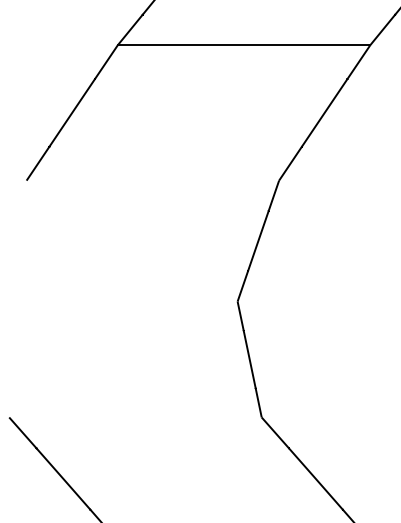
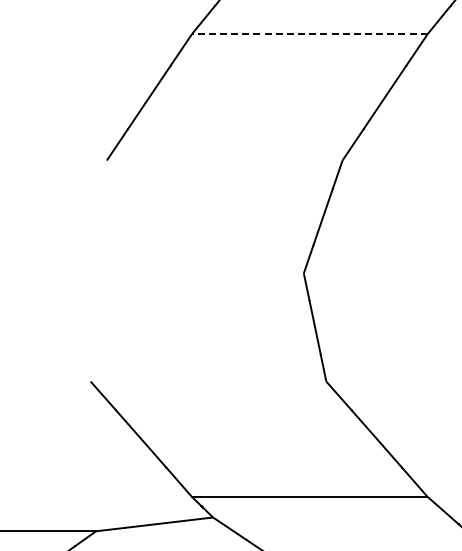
line: (243, 45) -> (309, 34), solid -> dashed

